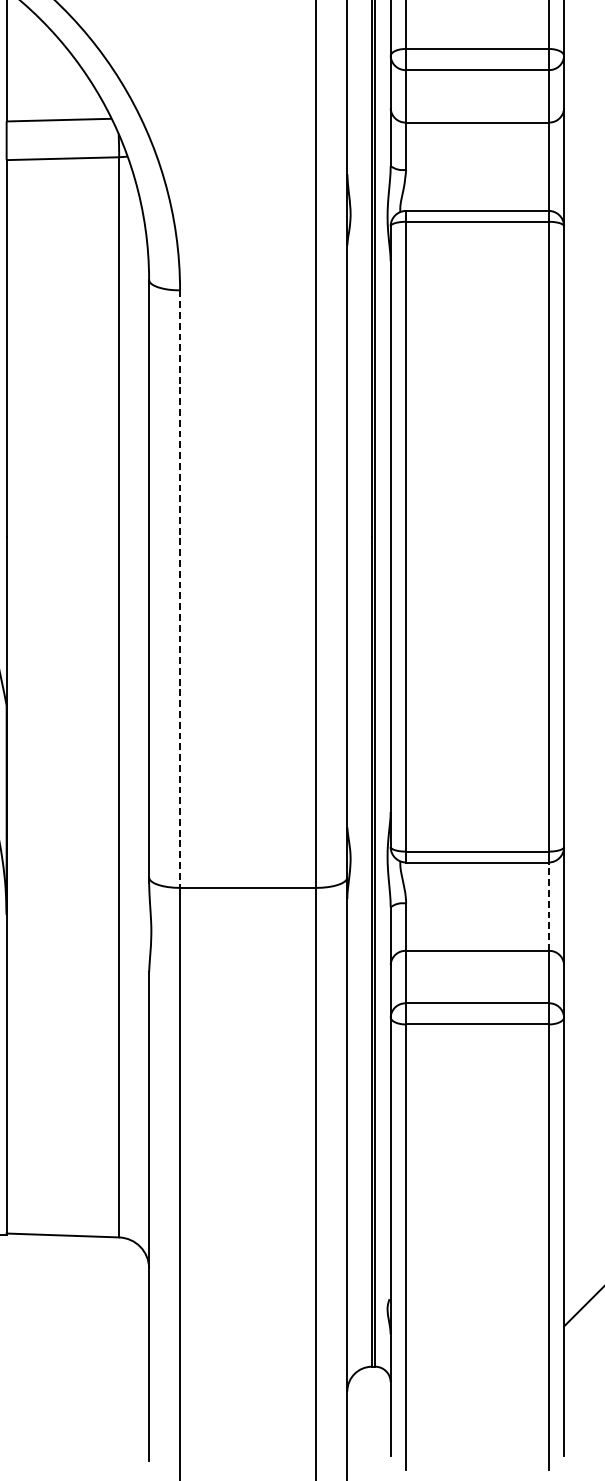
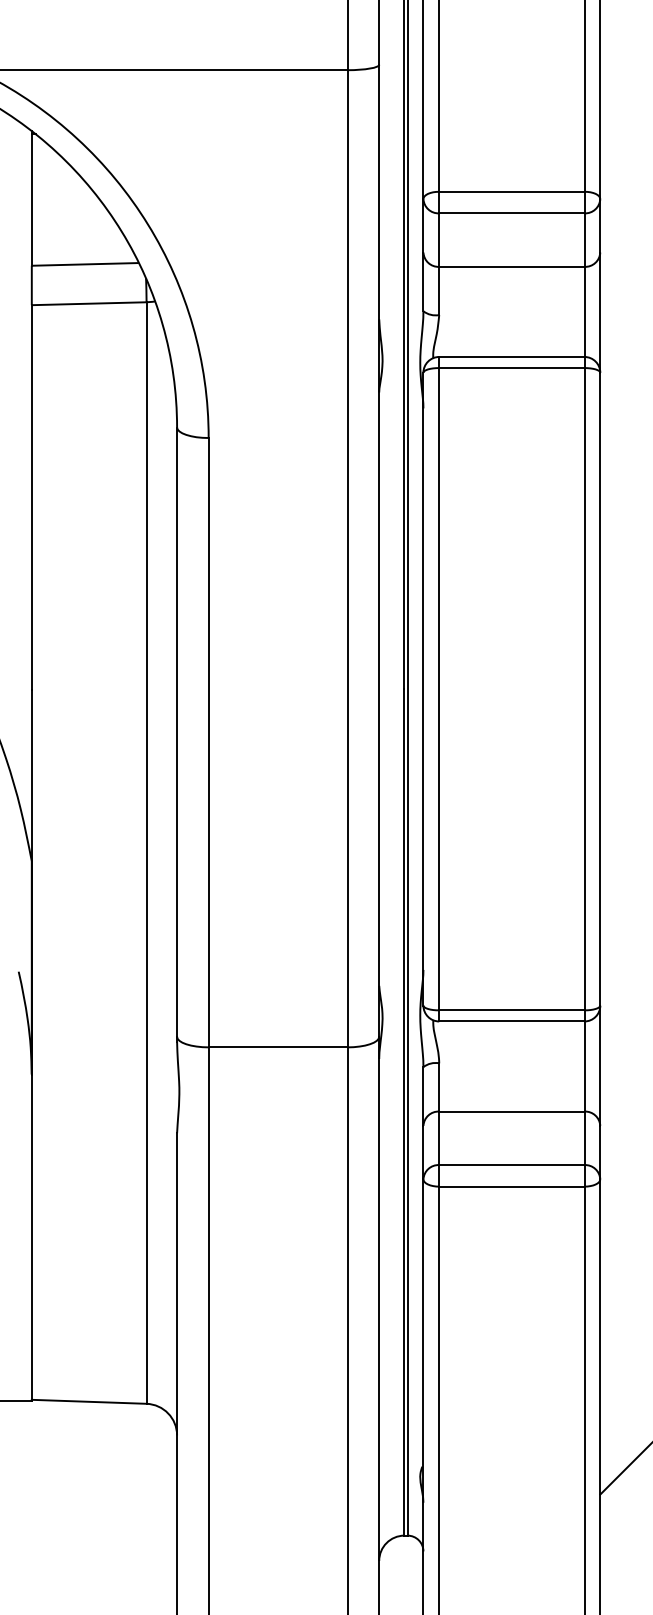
line: (179, 588) -> (208, 742), dashed -> solid
line: (548, 906) -> (584, 1066), dashed -> solid

